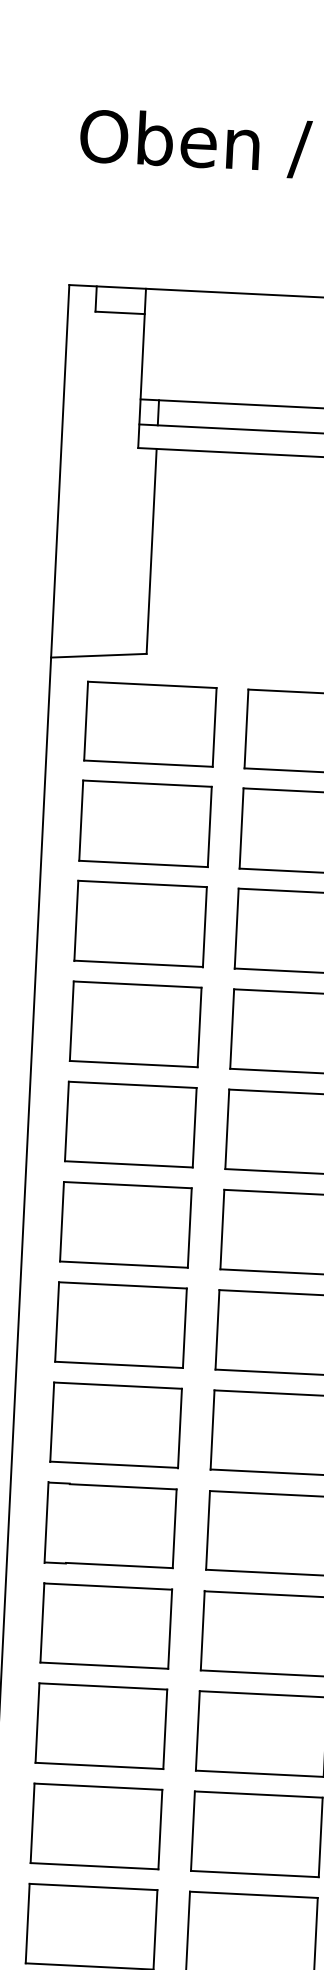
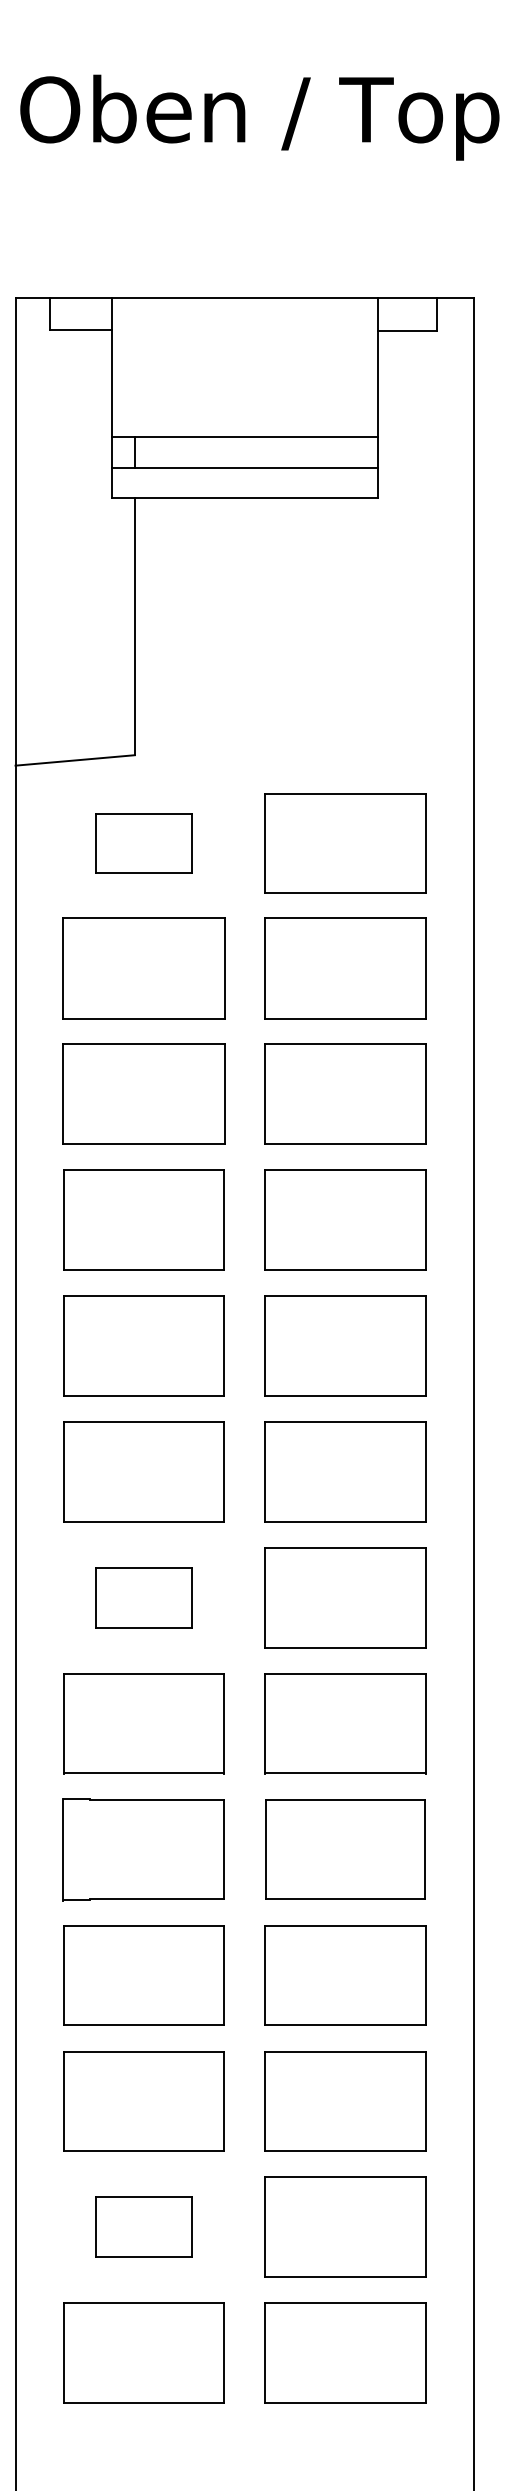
part: (149, 724) -> (143, 843), size x0.6
part: (120, 1324) -> (143, 1597), size x0.6
part: (96, 1825) -> (143, 2226), size x0.6

